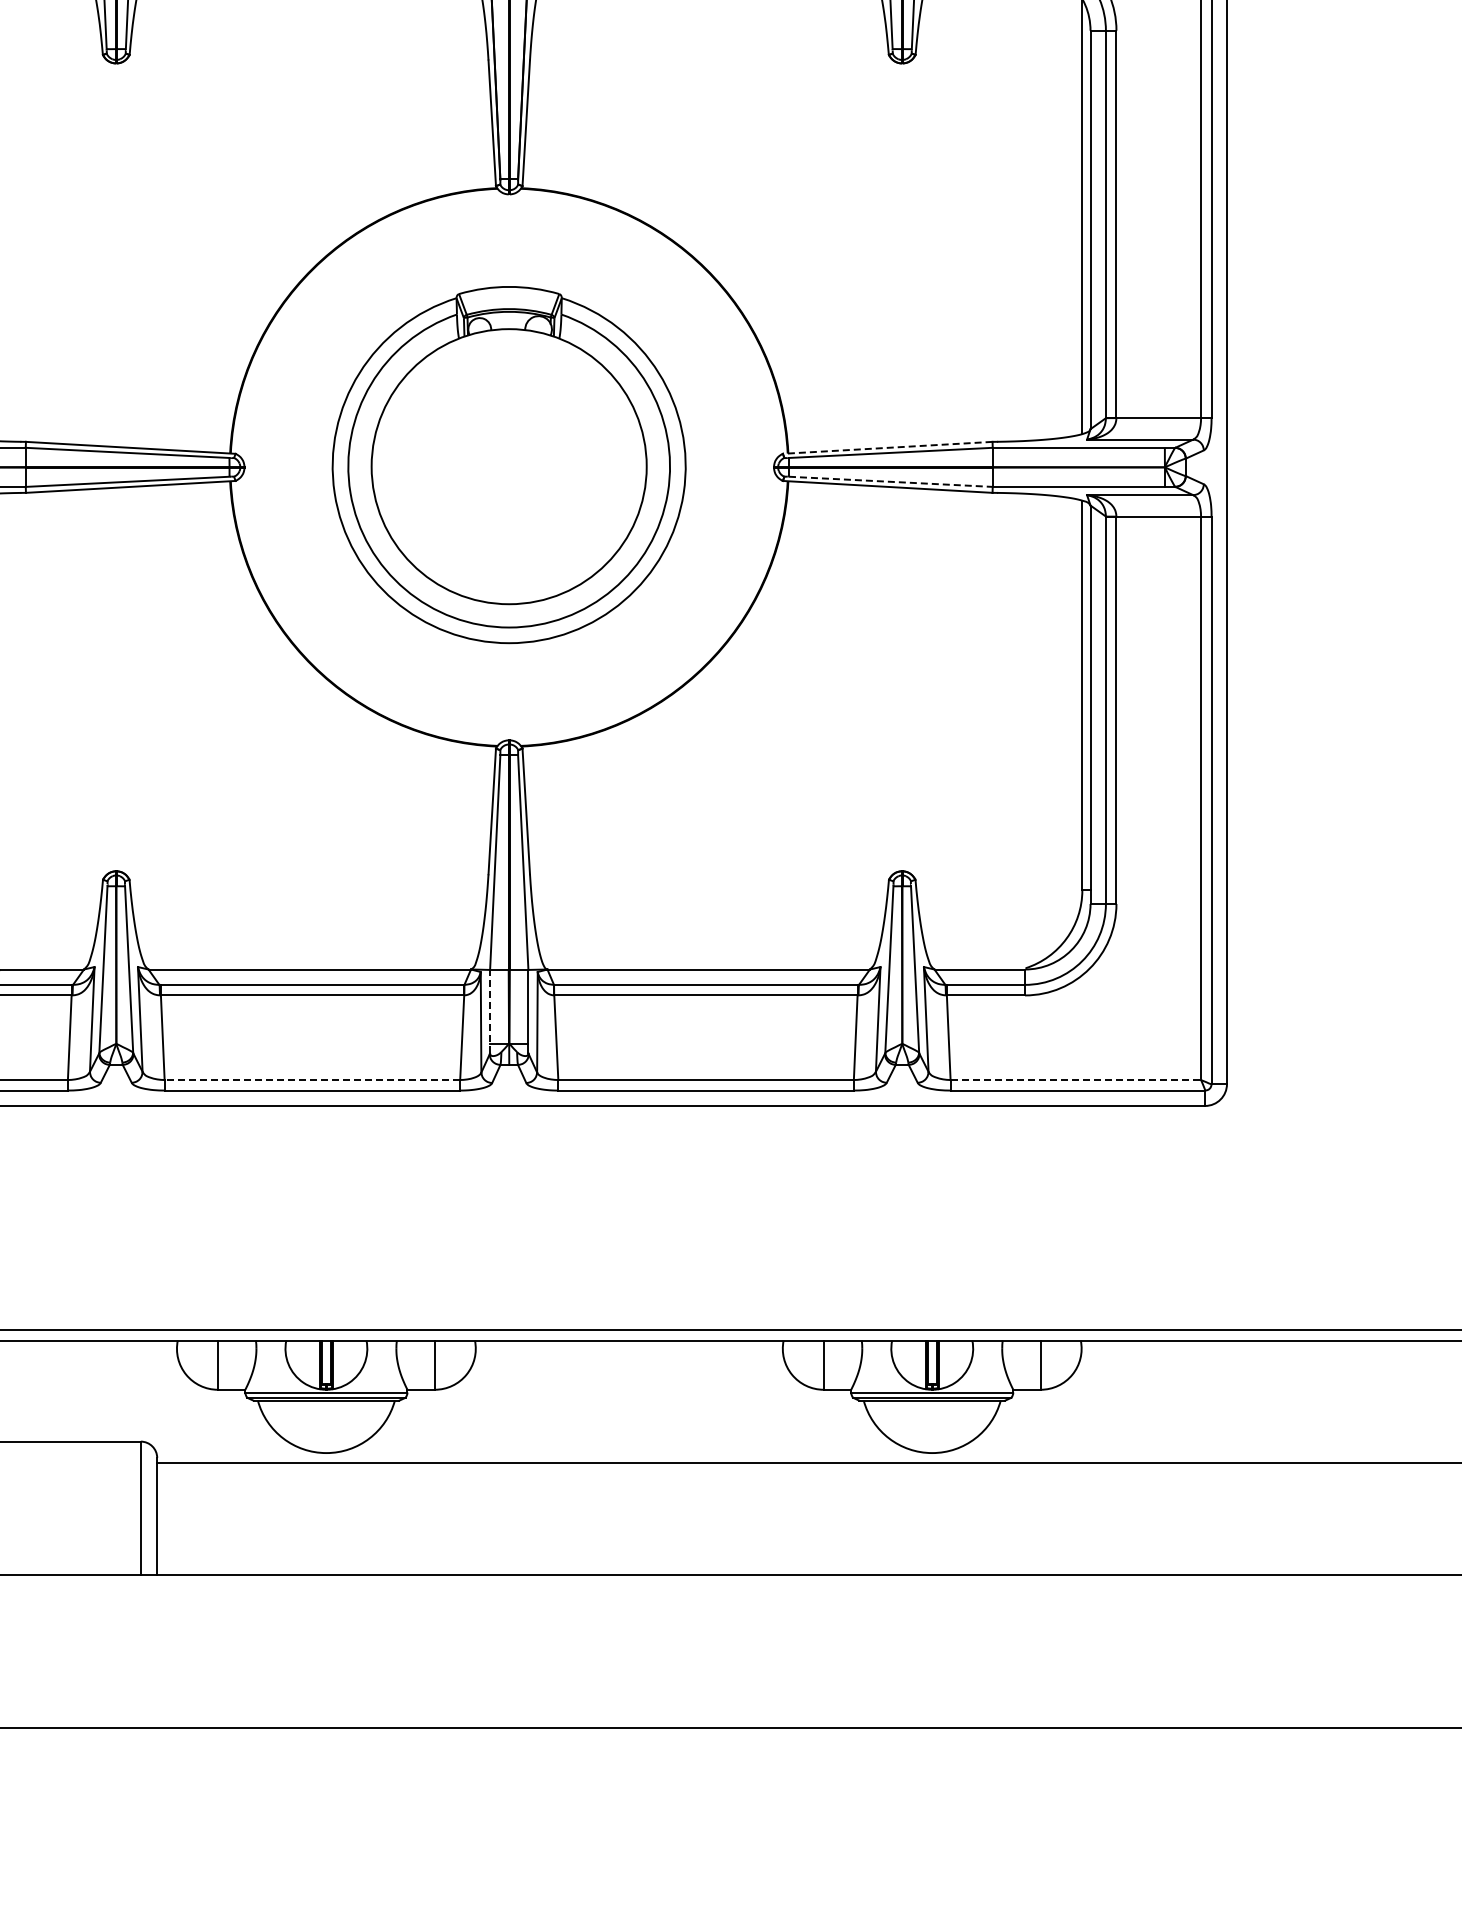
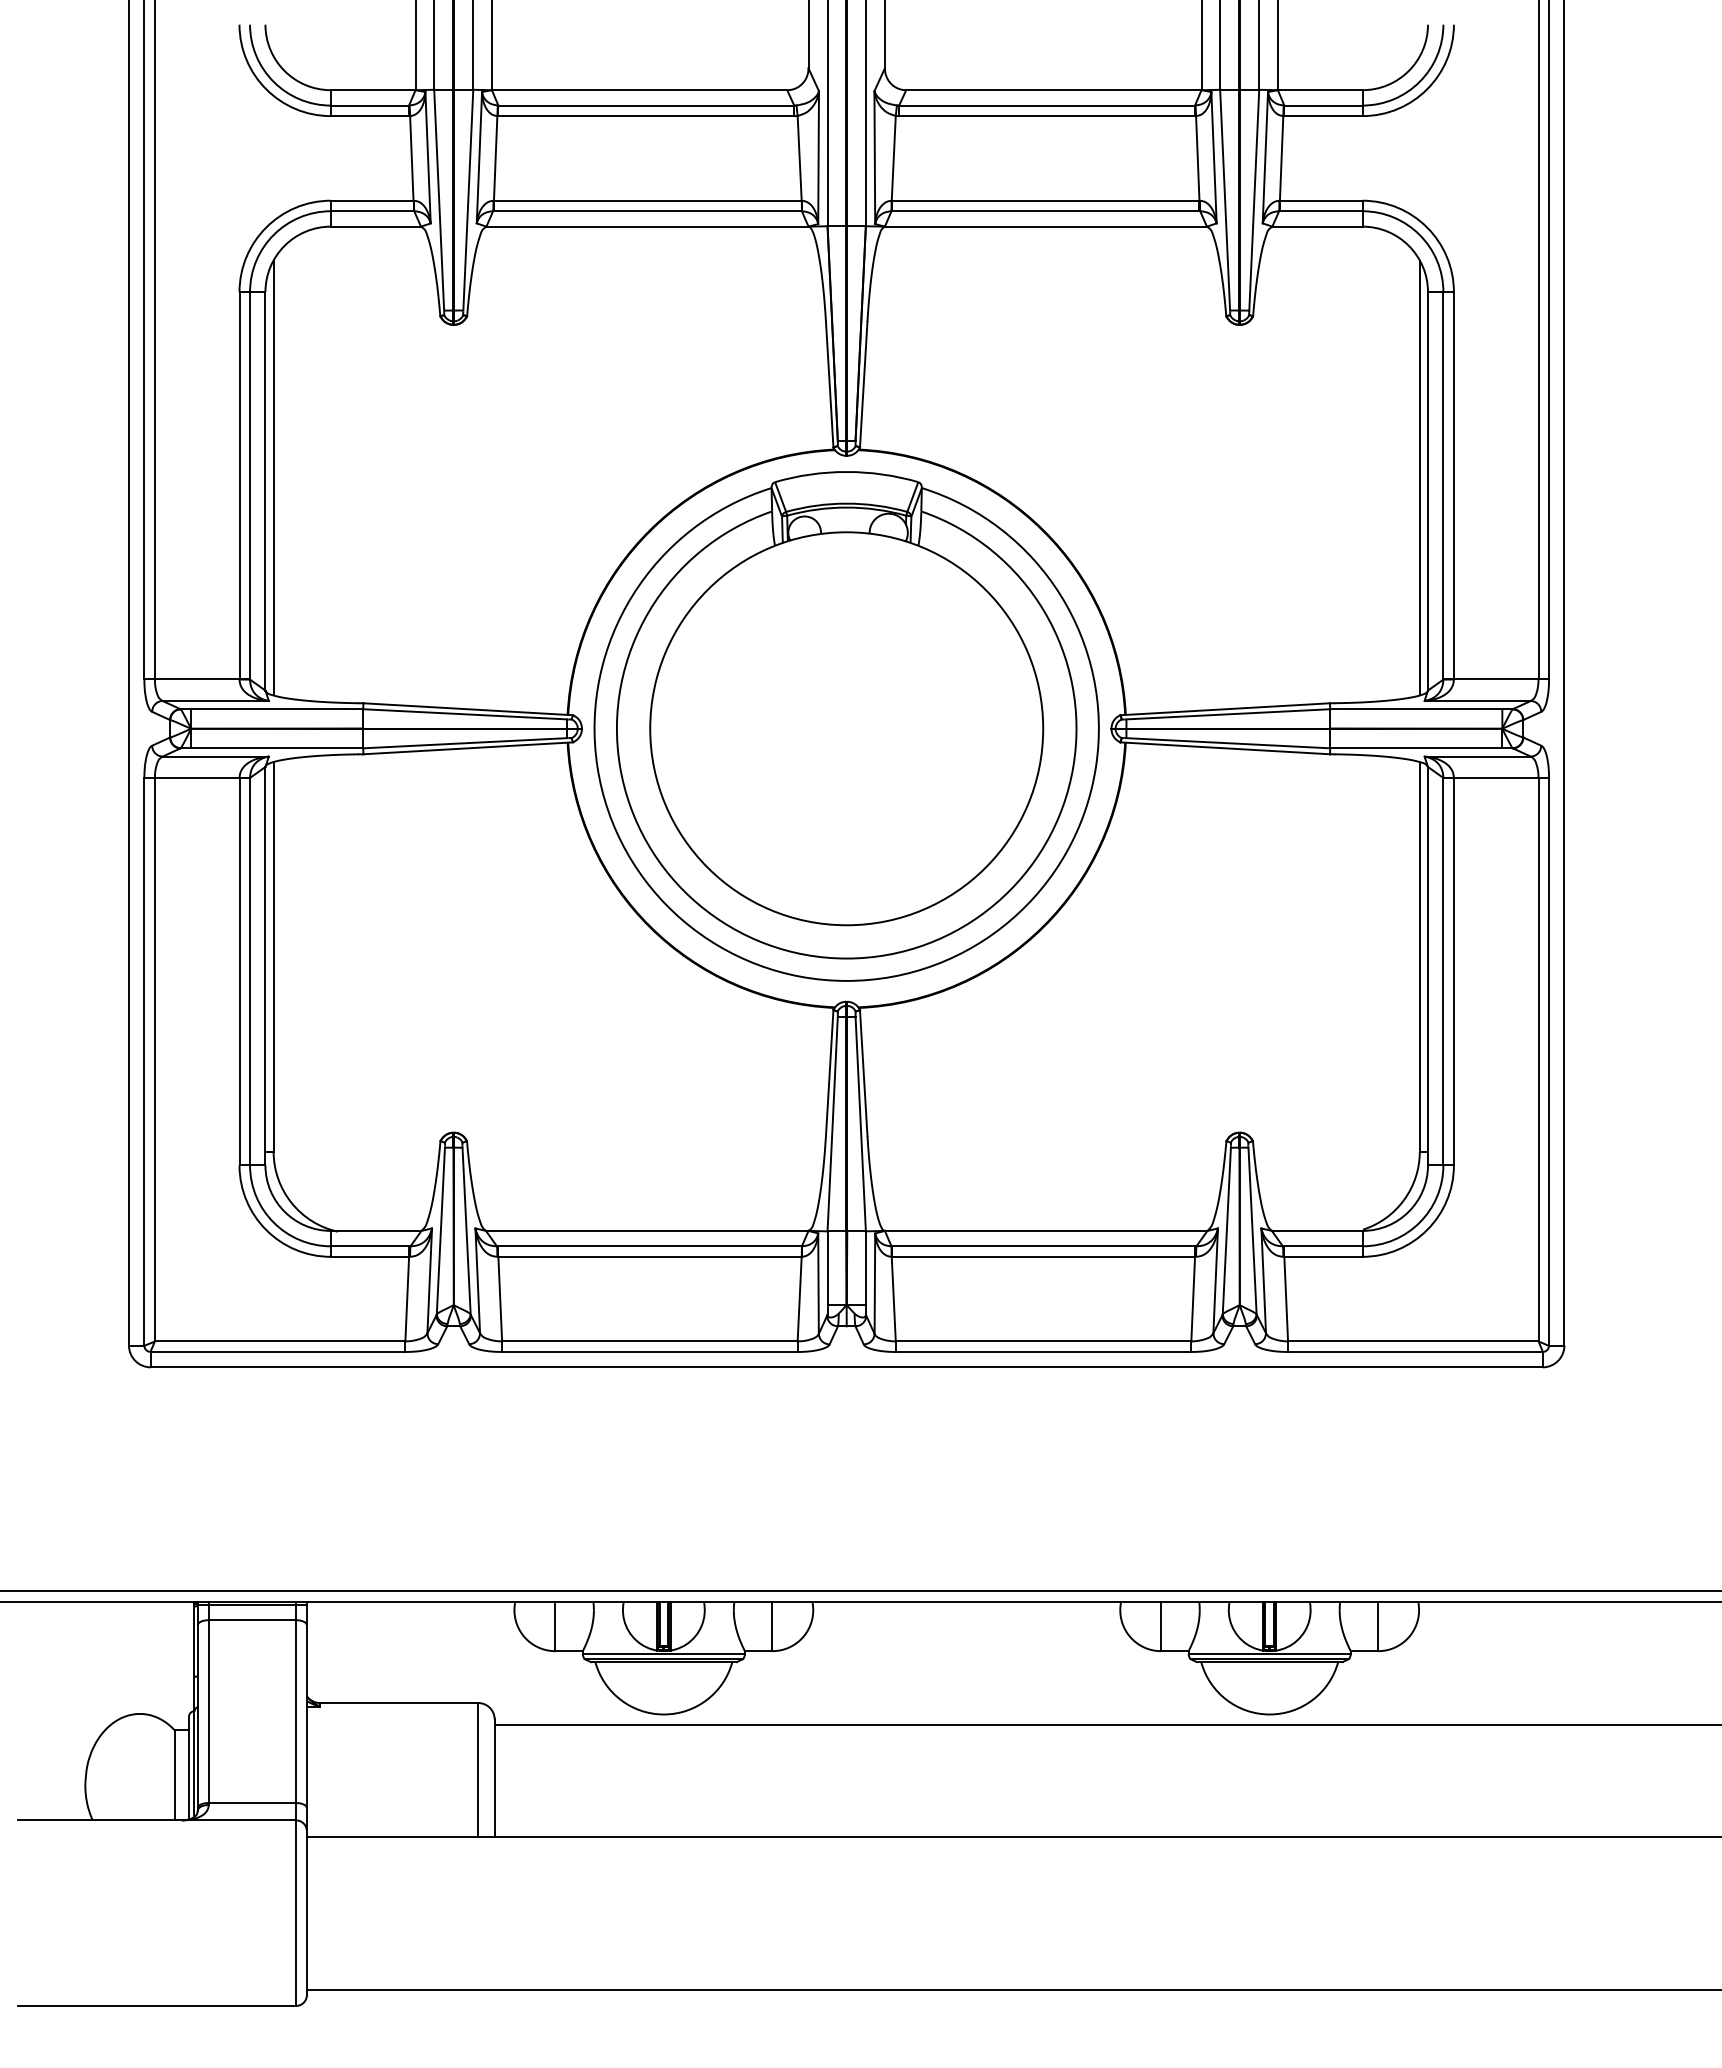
line: (888, 448) -> (1225, 709), dashed -> solid
part: (509, 465) -> (846, 726), size x1.43
line: (891, 482) -> (1228, 743), dashed -> solid
line: (490, 1011) -> (827, 1272), dashed -> solid
line: (312, 1080) -> (649, 1341), dashed -> solid
line: (1076, 1080) -> (1413, 1341), dashed -> solid

